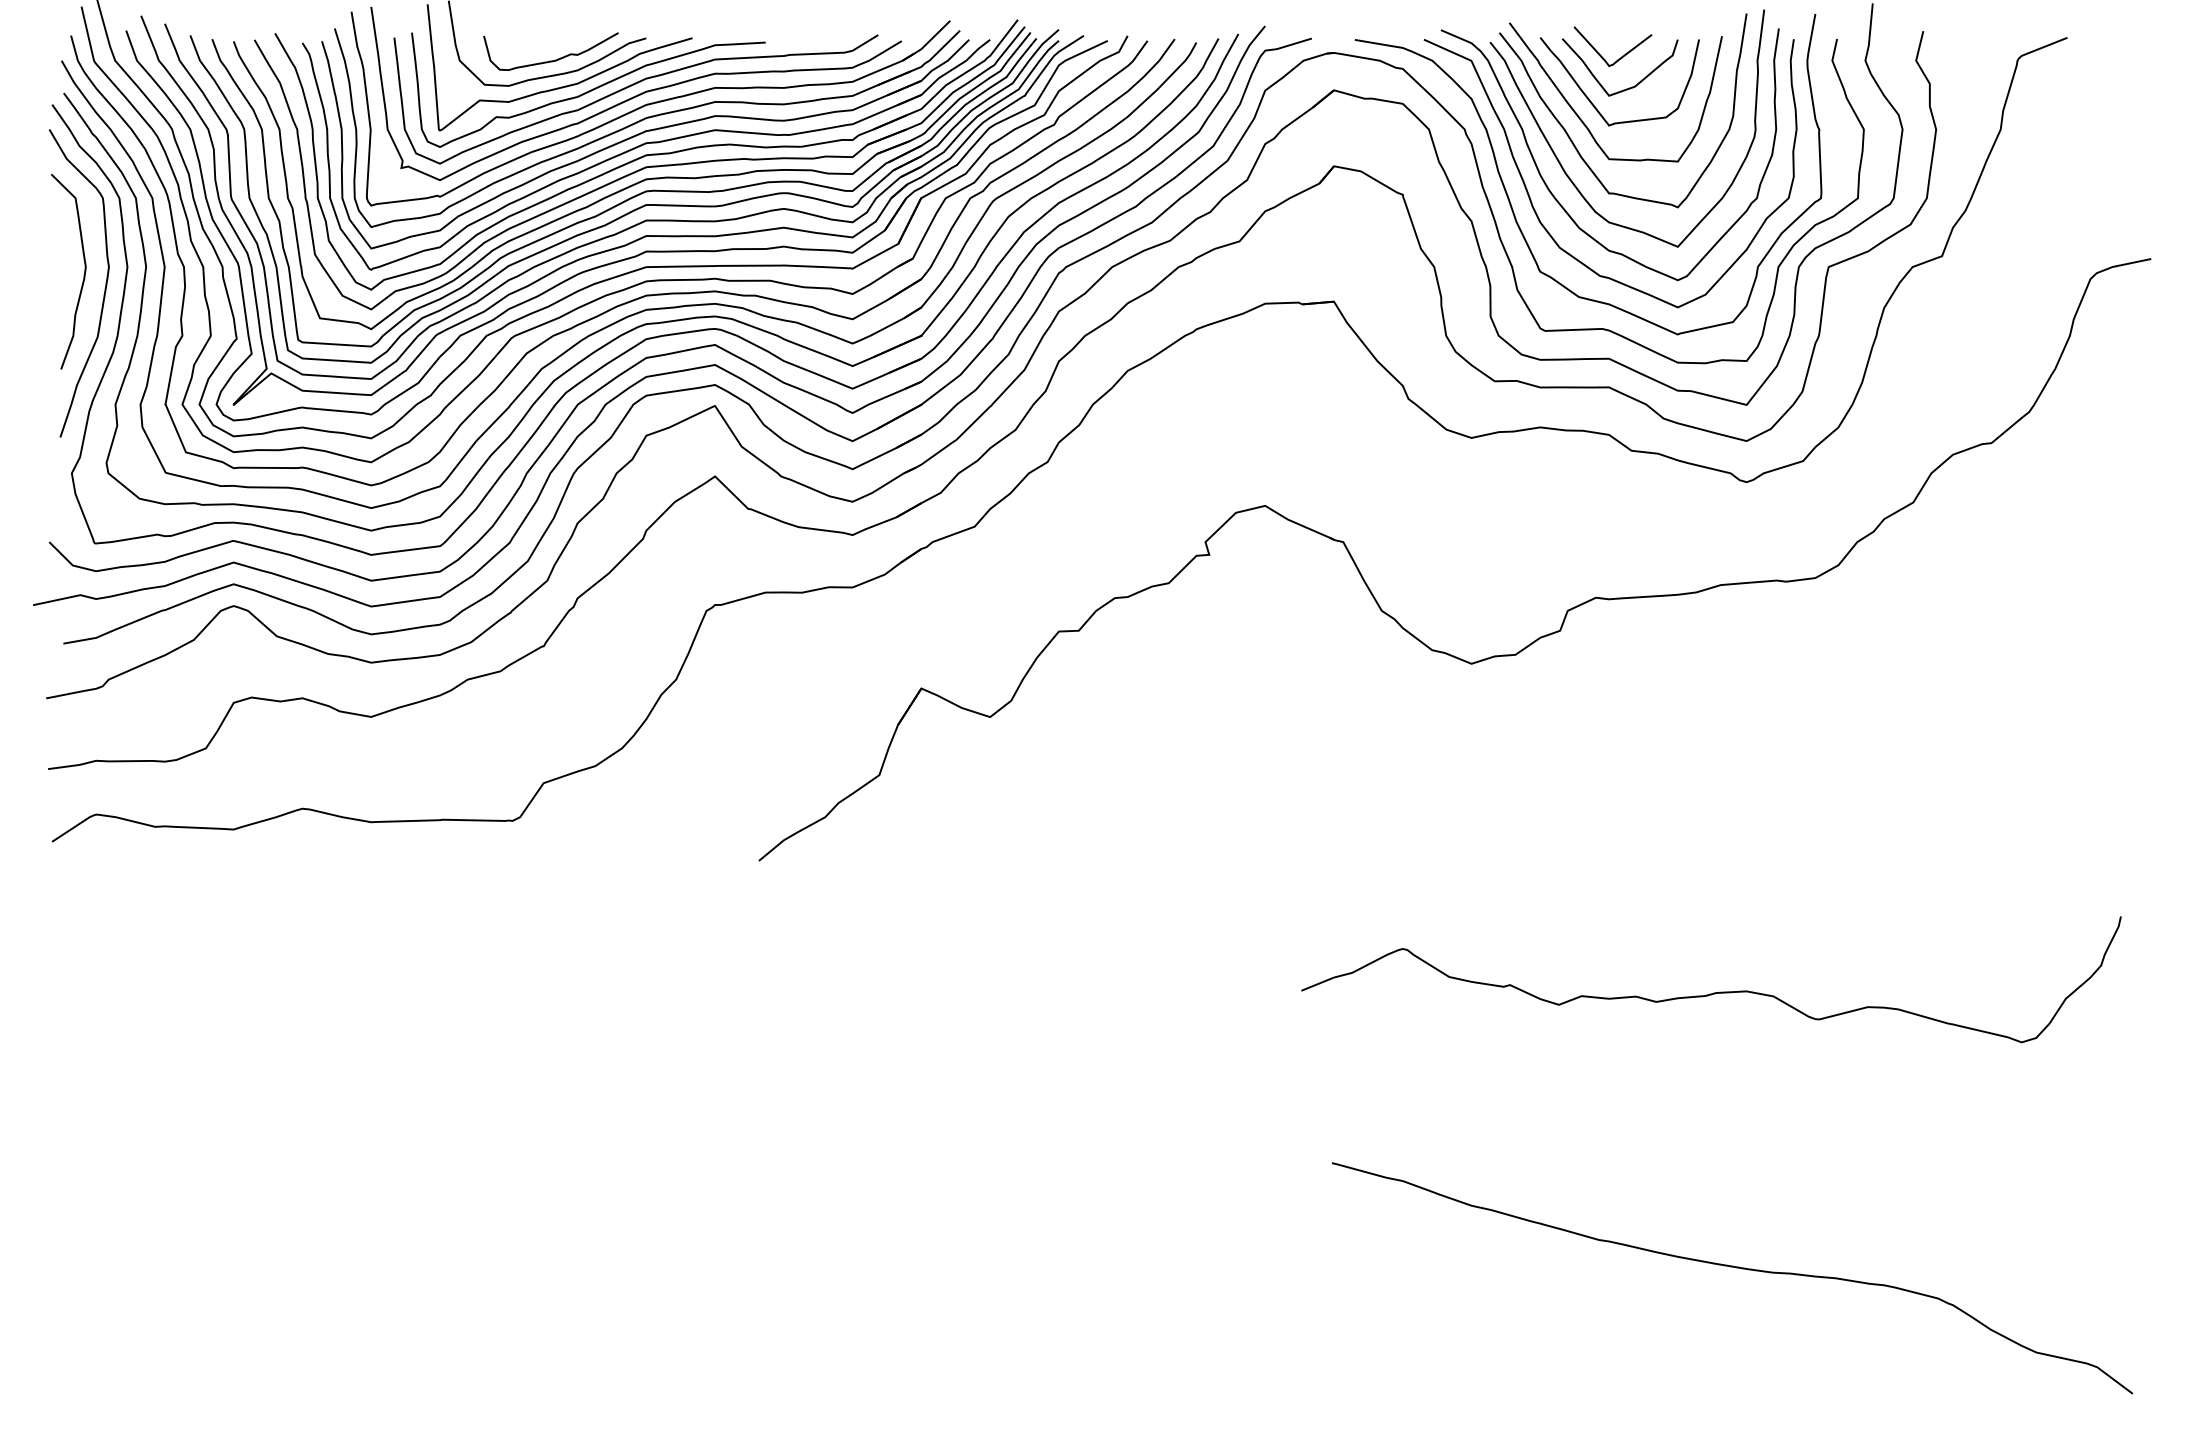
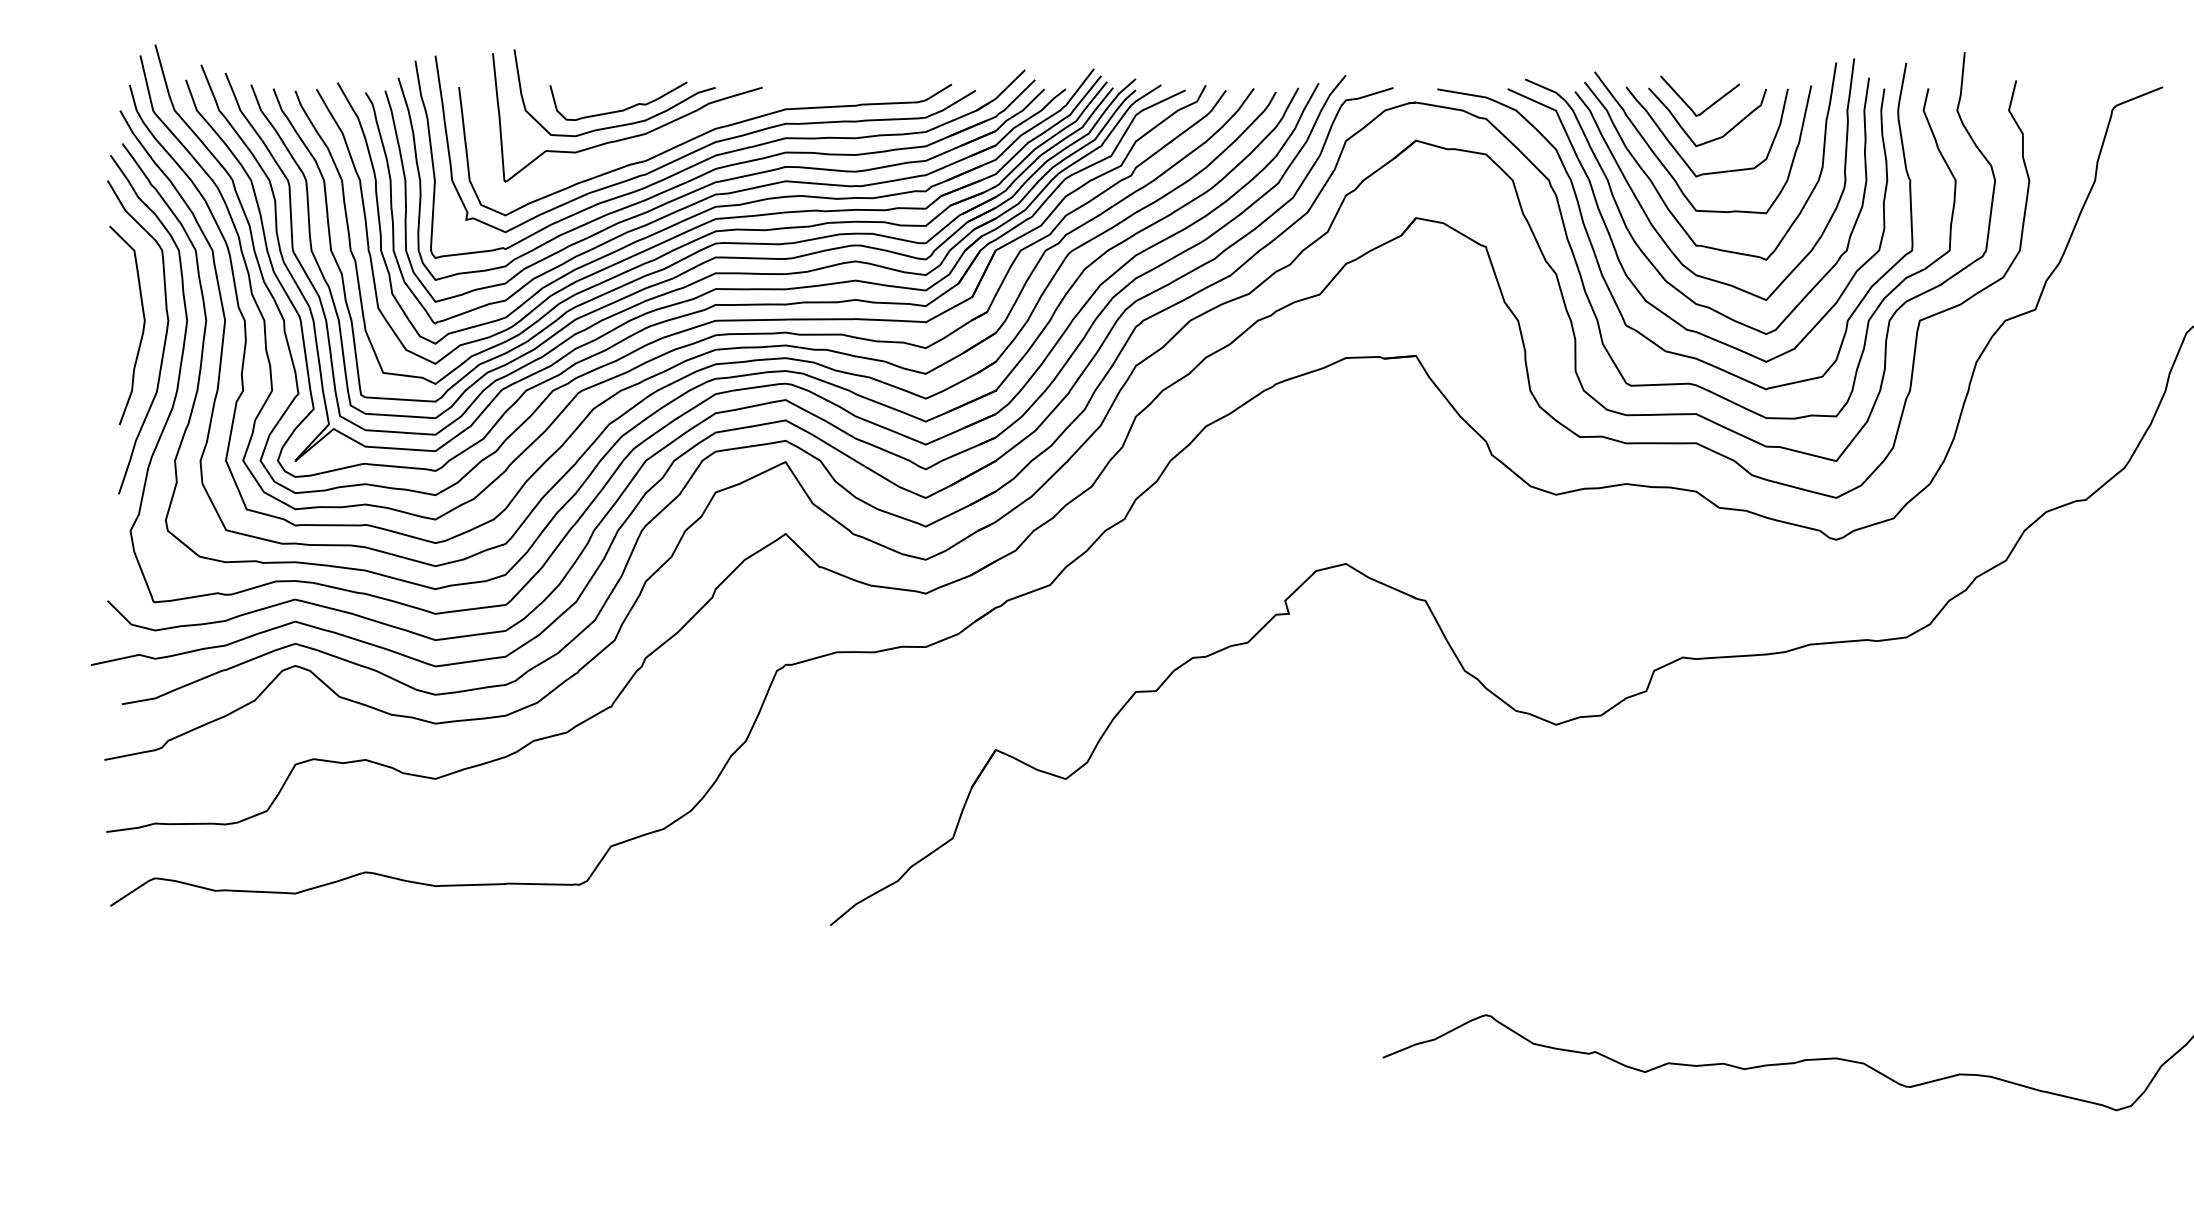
curve: (588, 90) -> (656, 140), removed

